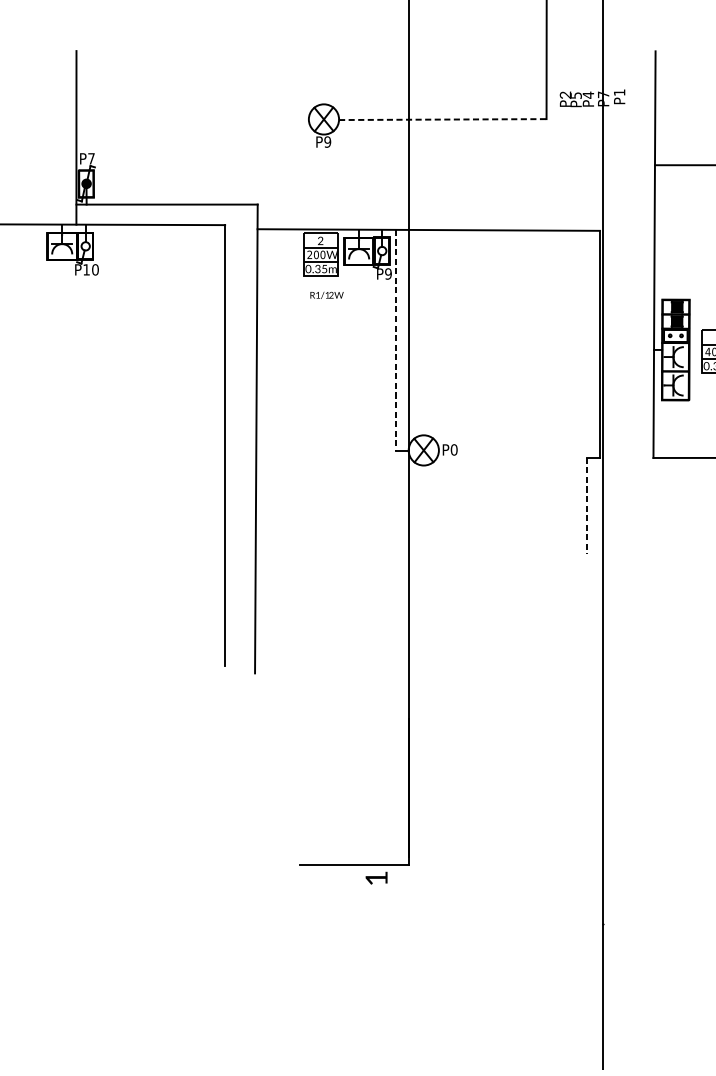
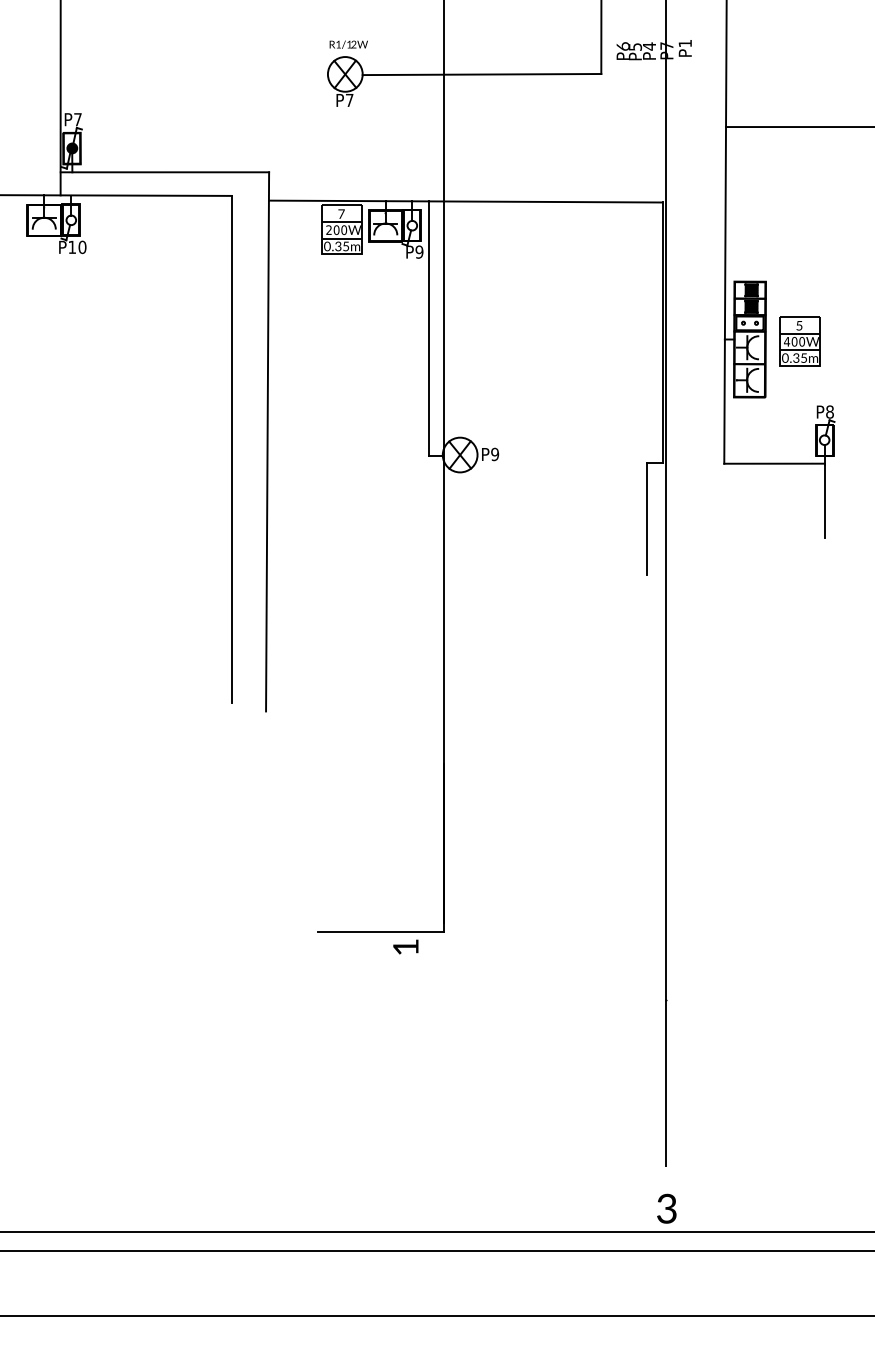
text: (564, 95) -> (622, 46), 2 -> 6
line: (443, 119) -> (482, 74), dashed -> solid
text: (327, 142) -> (349, 100), P9 -> P7
text: (320, 240) -> (341, 213), 2 -> 7
text: (326, 295) -> (348, 44), moved
line: (396, 341) -> (428, 329), dashed -> solid
text: (453, 449) -> (494, 454), P0 -> P9
line: (586, 506) -> (647, 519), dashed -> solid

